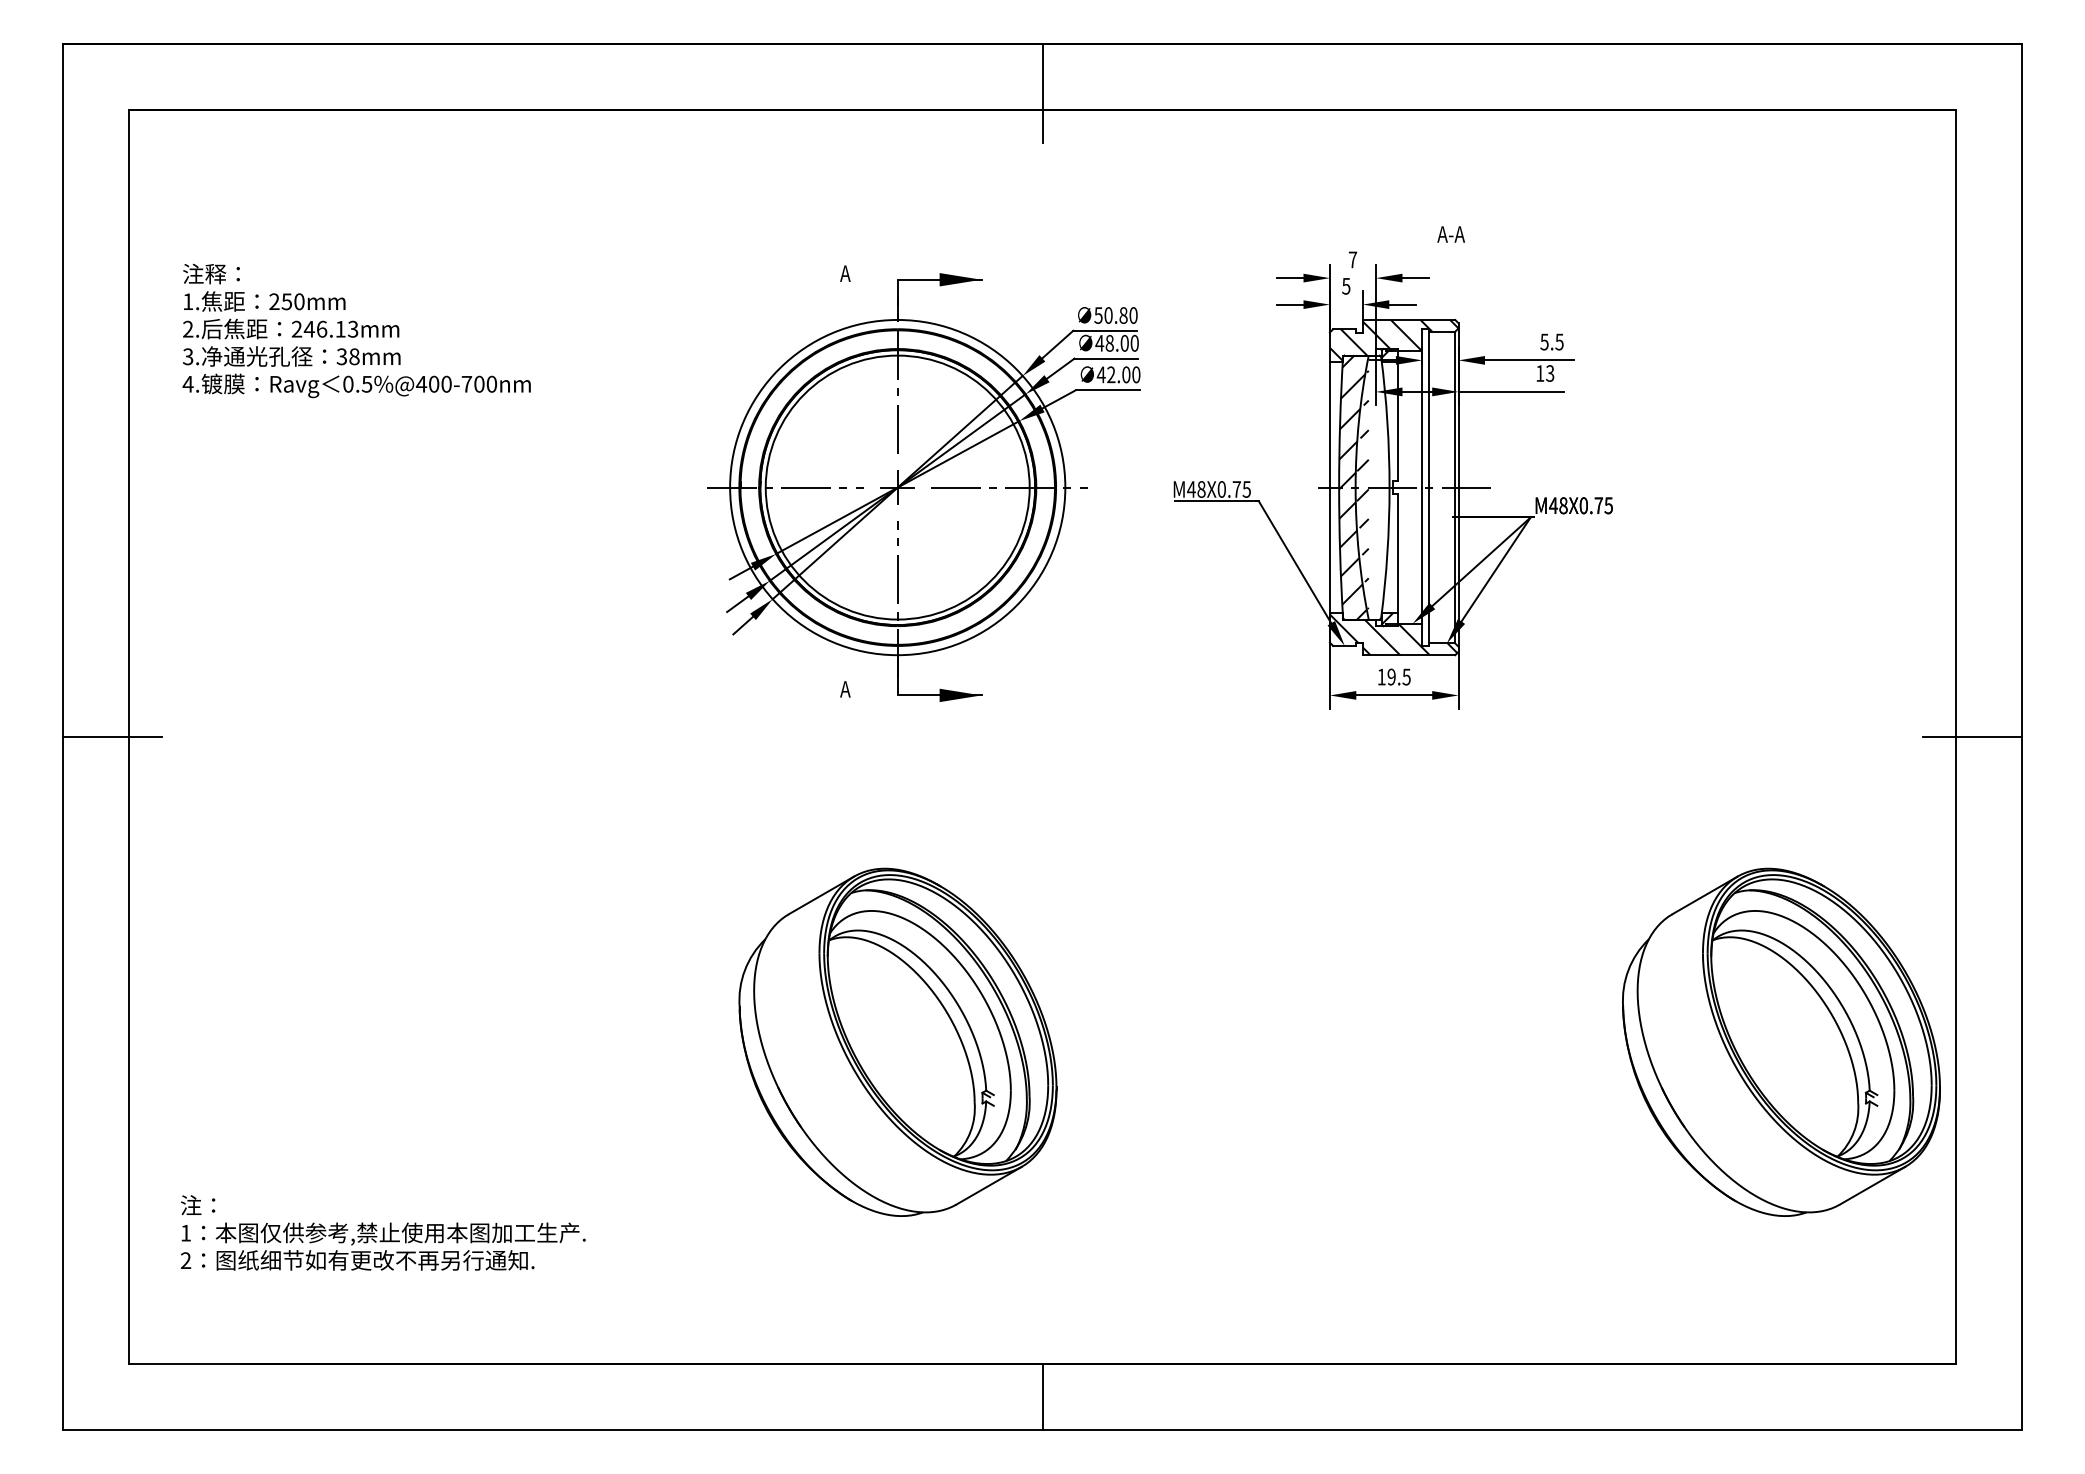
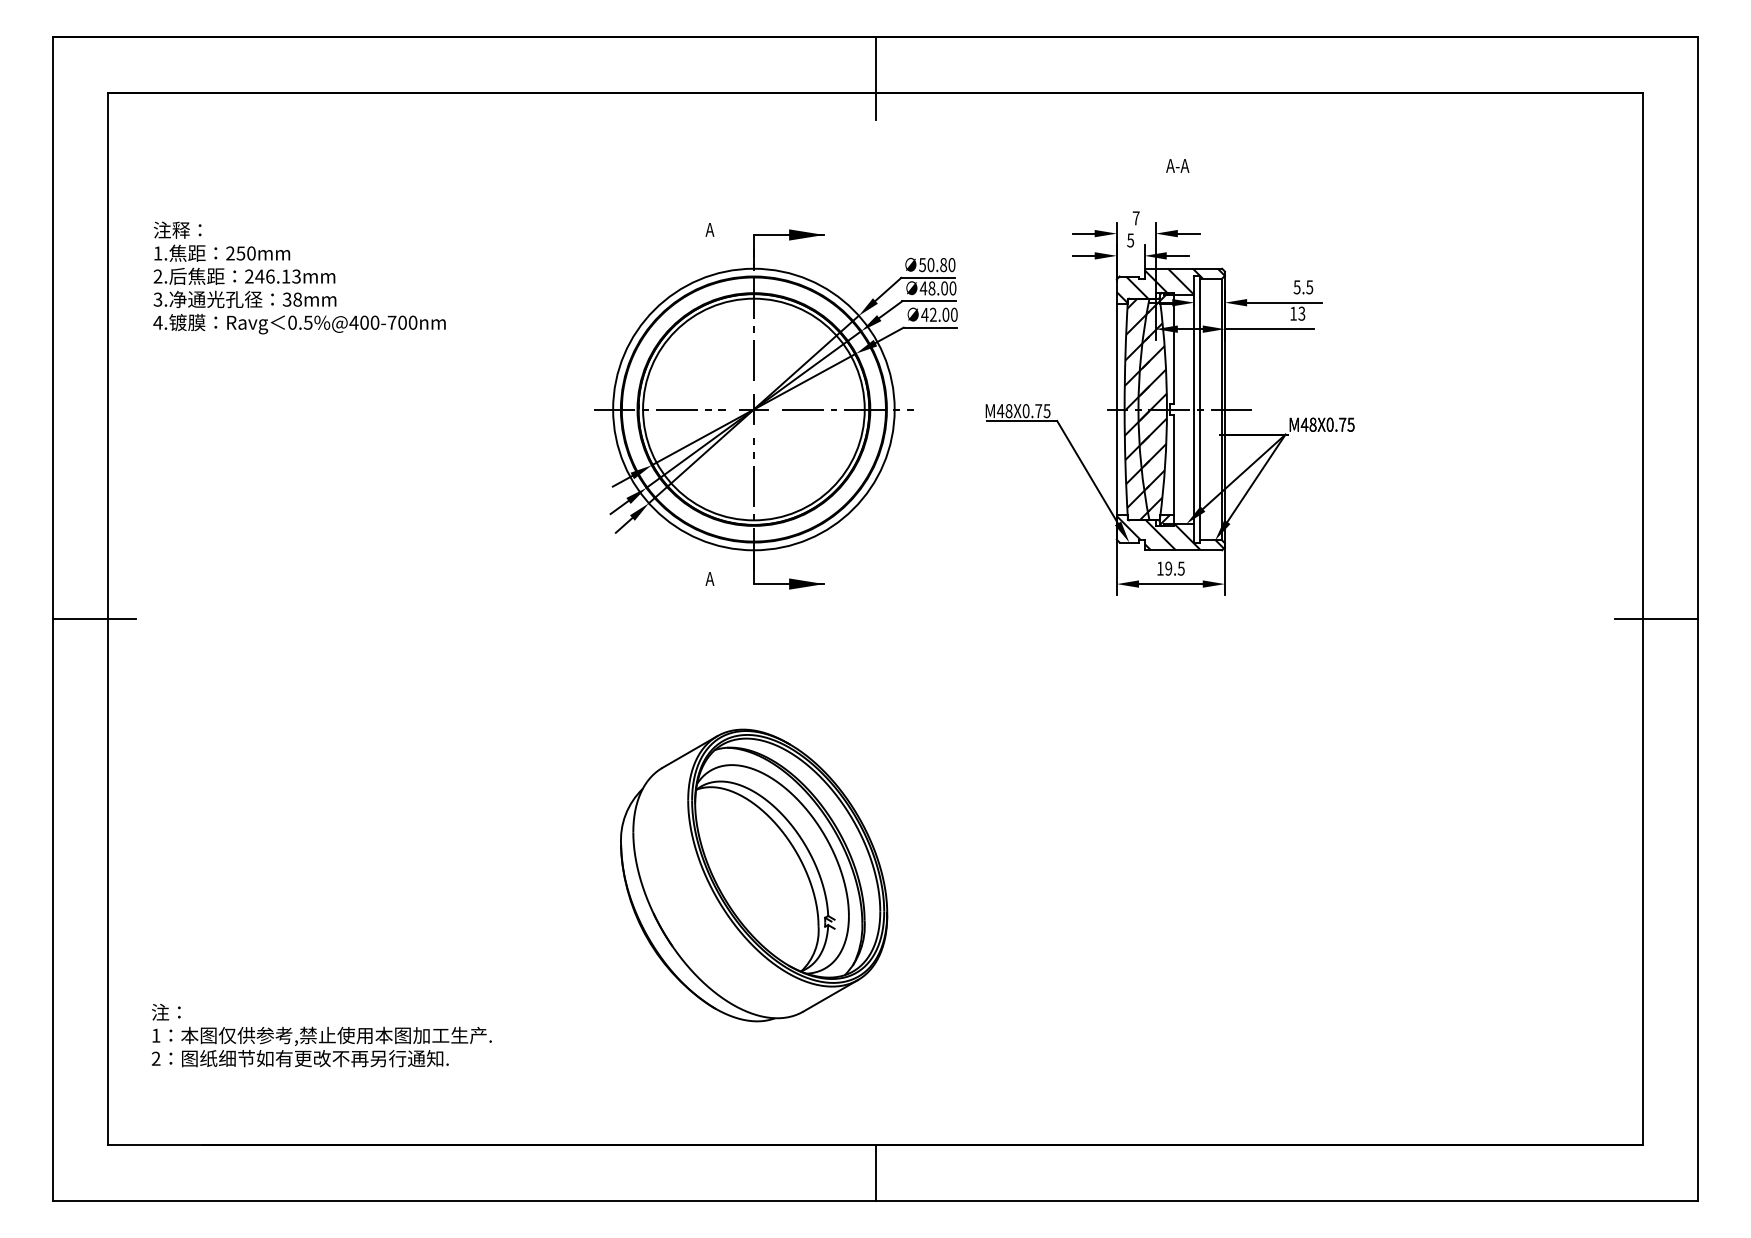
text: (1450, 233) -> (1177, 165), moved
hatch: (1372, 483) -> (1152, 406), added
part: (1781, 1042) -> (1496, 875), removed

